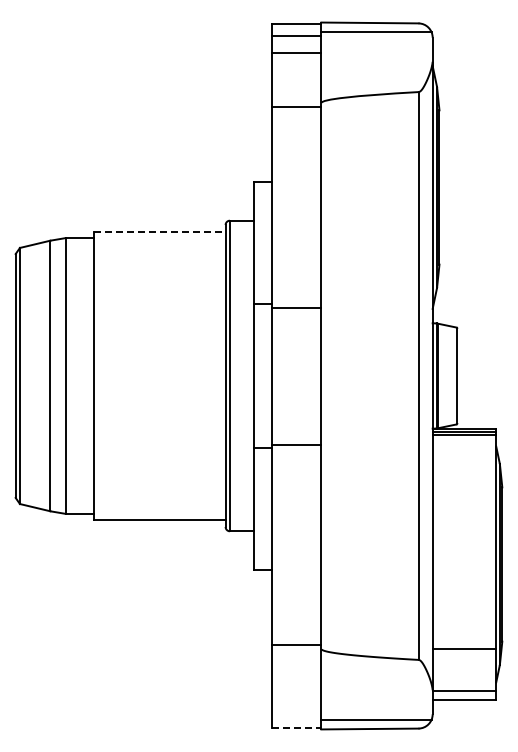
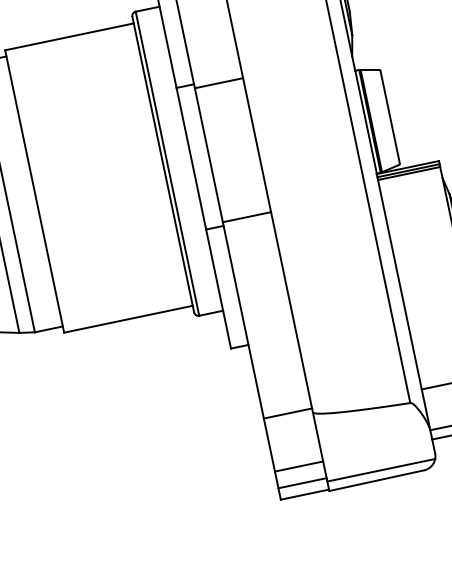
line: (159, 231) -> (69, 36), dashed -> solid
line: (296, 699) -> (298, 466), added
line: (296, 716) -> (302, 483), added
line: (296, 728) -> (304, 495), dashed -> solid

